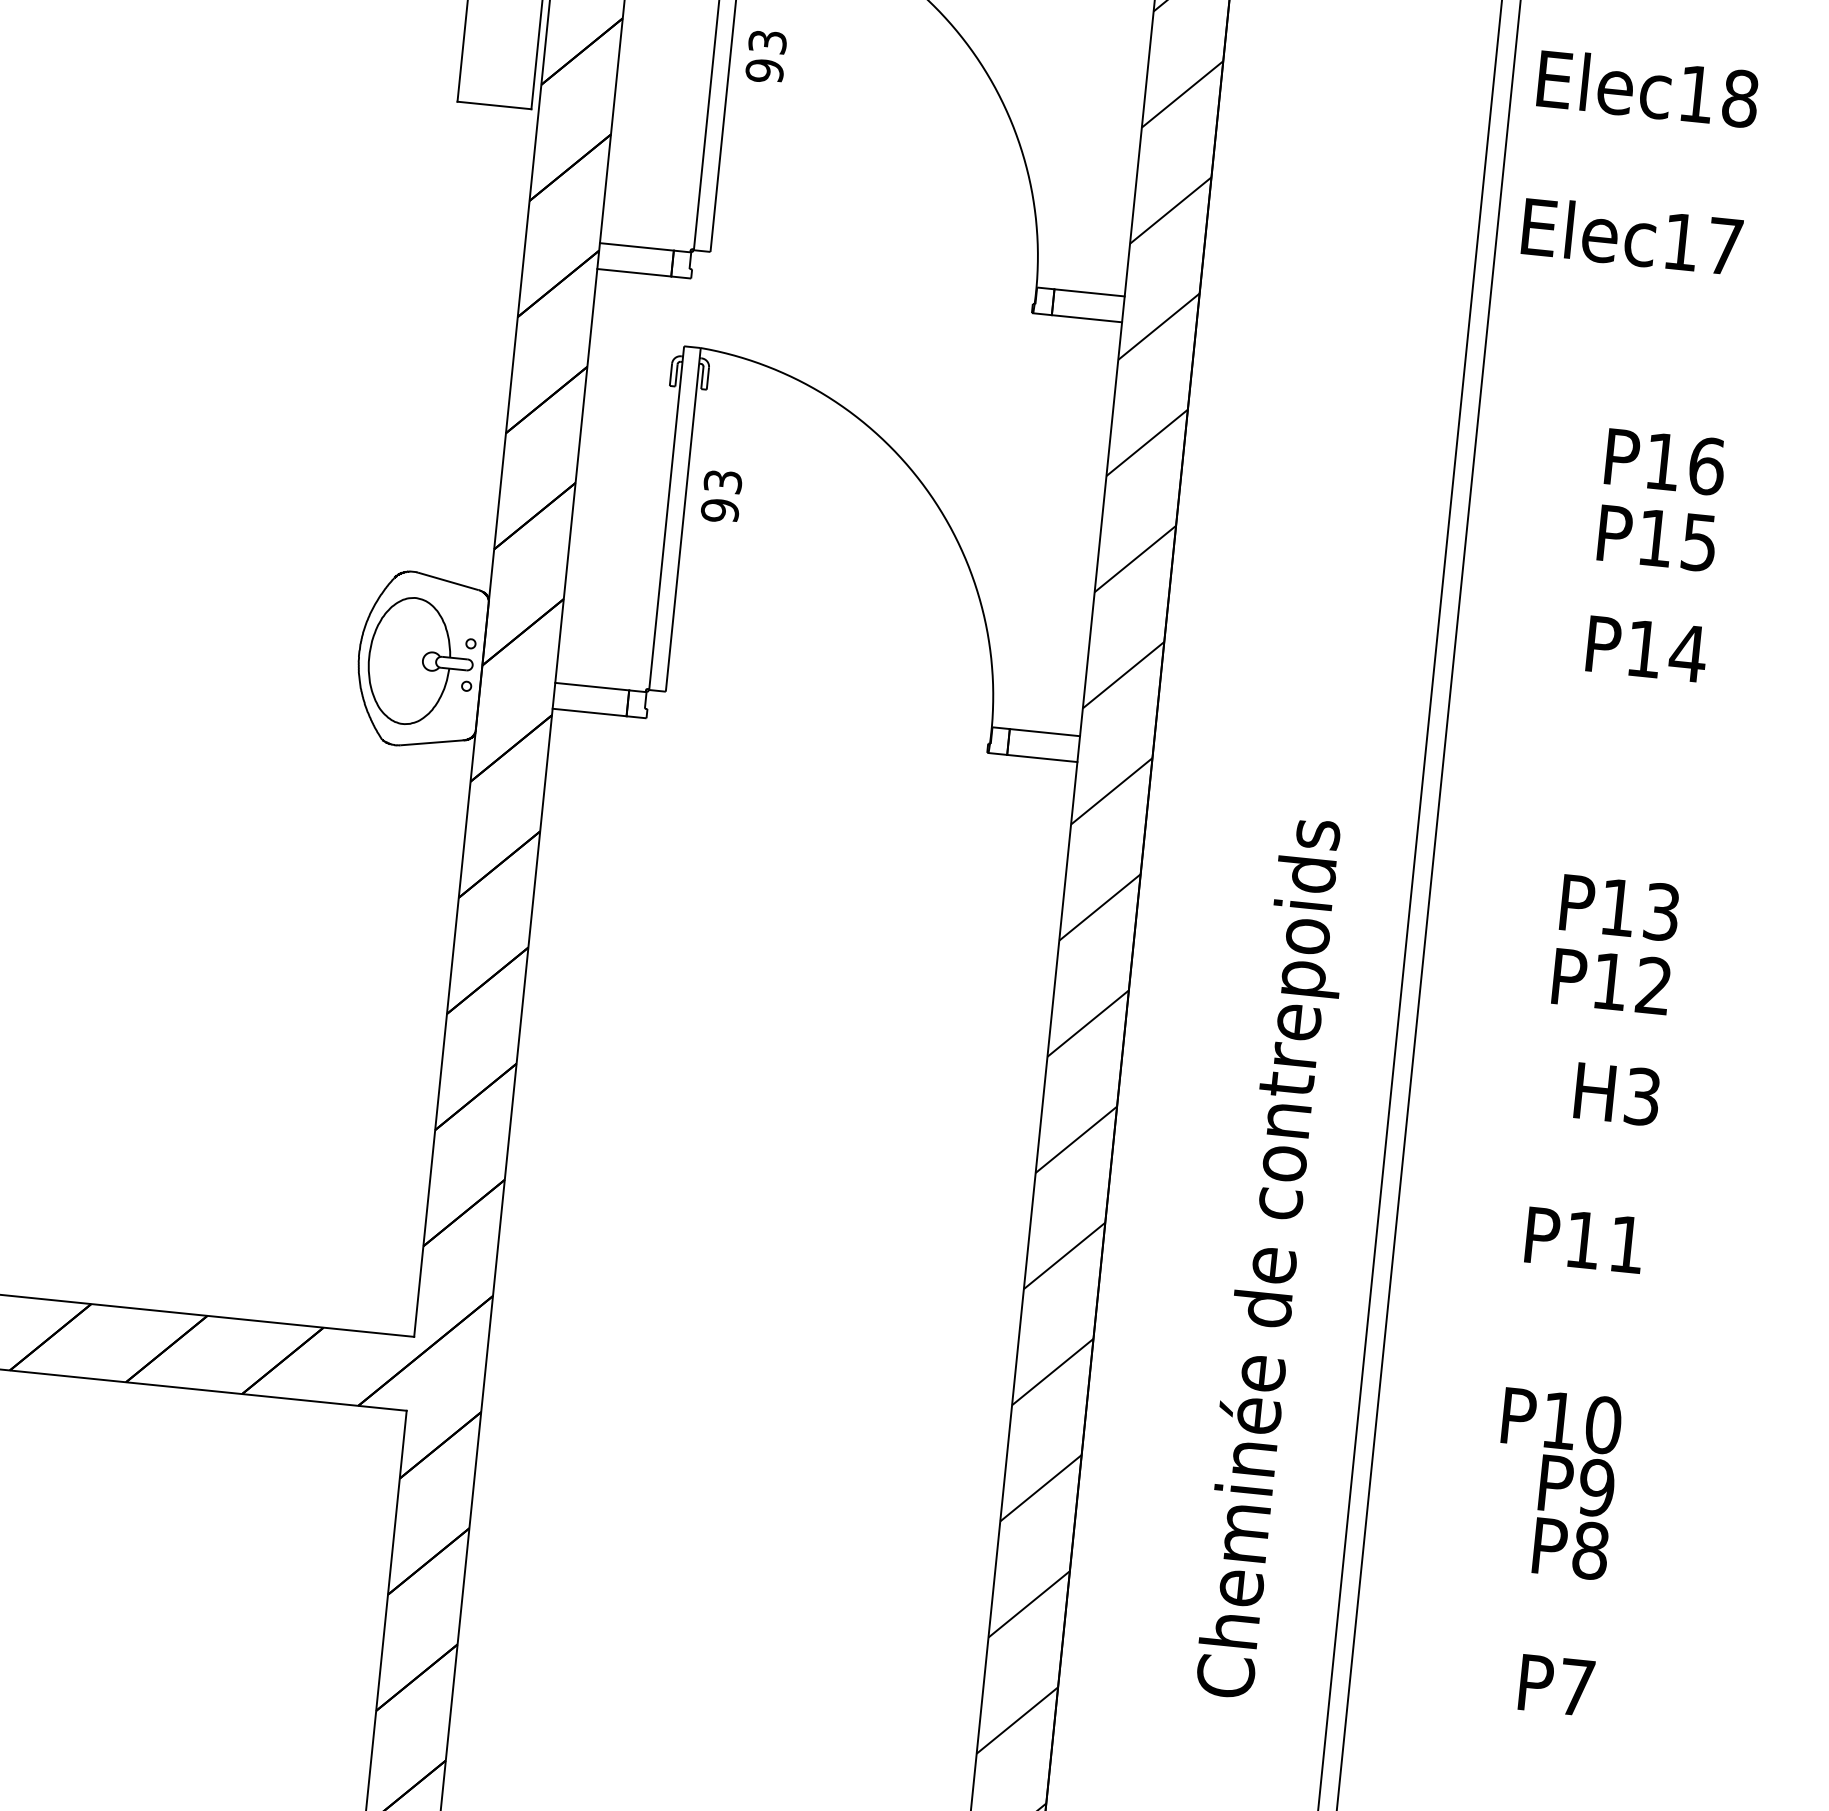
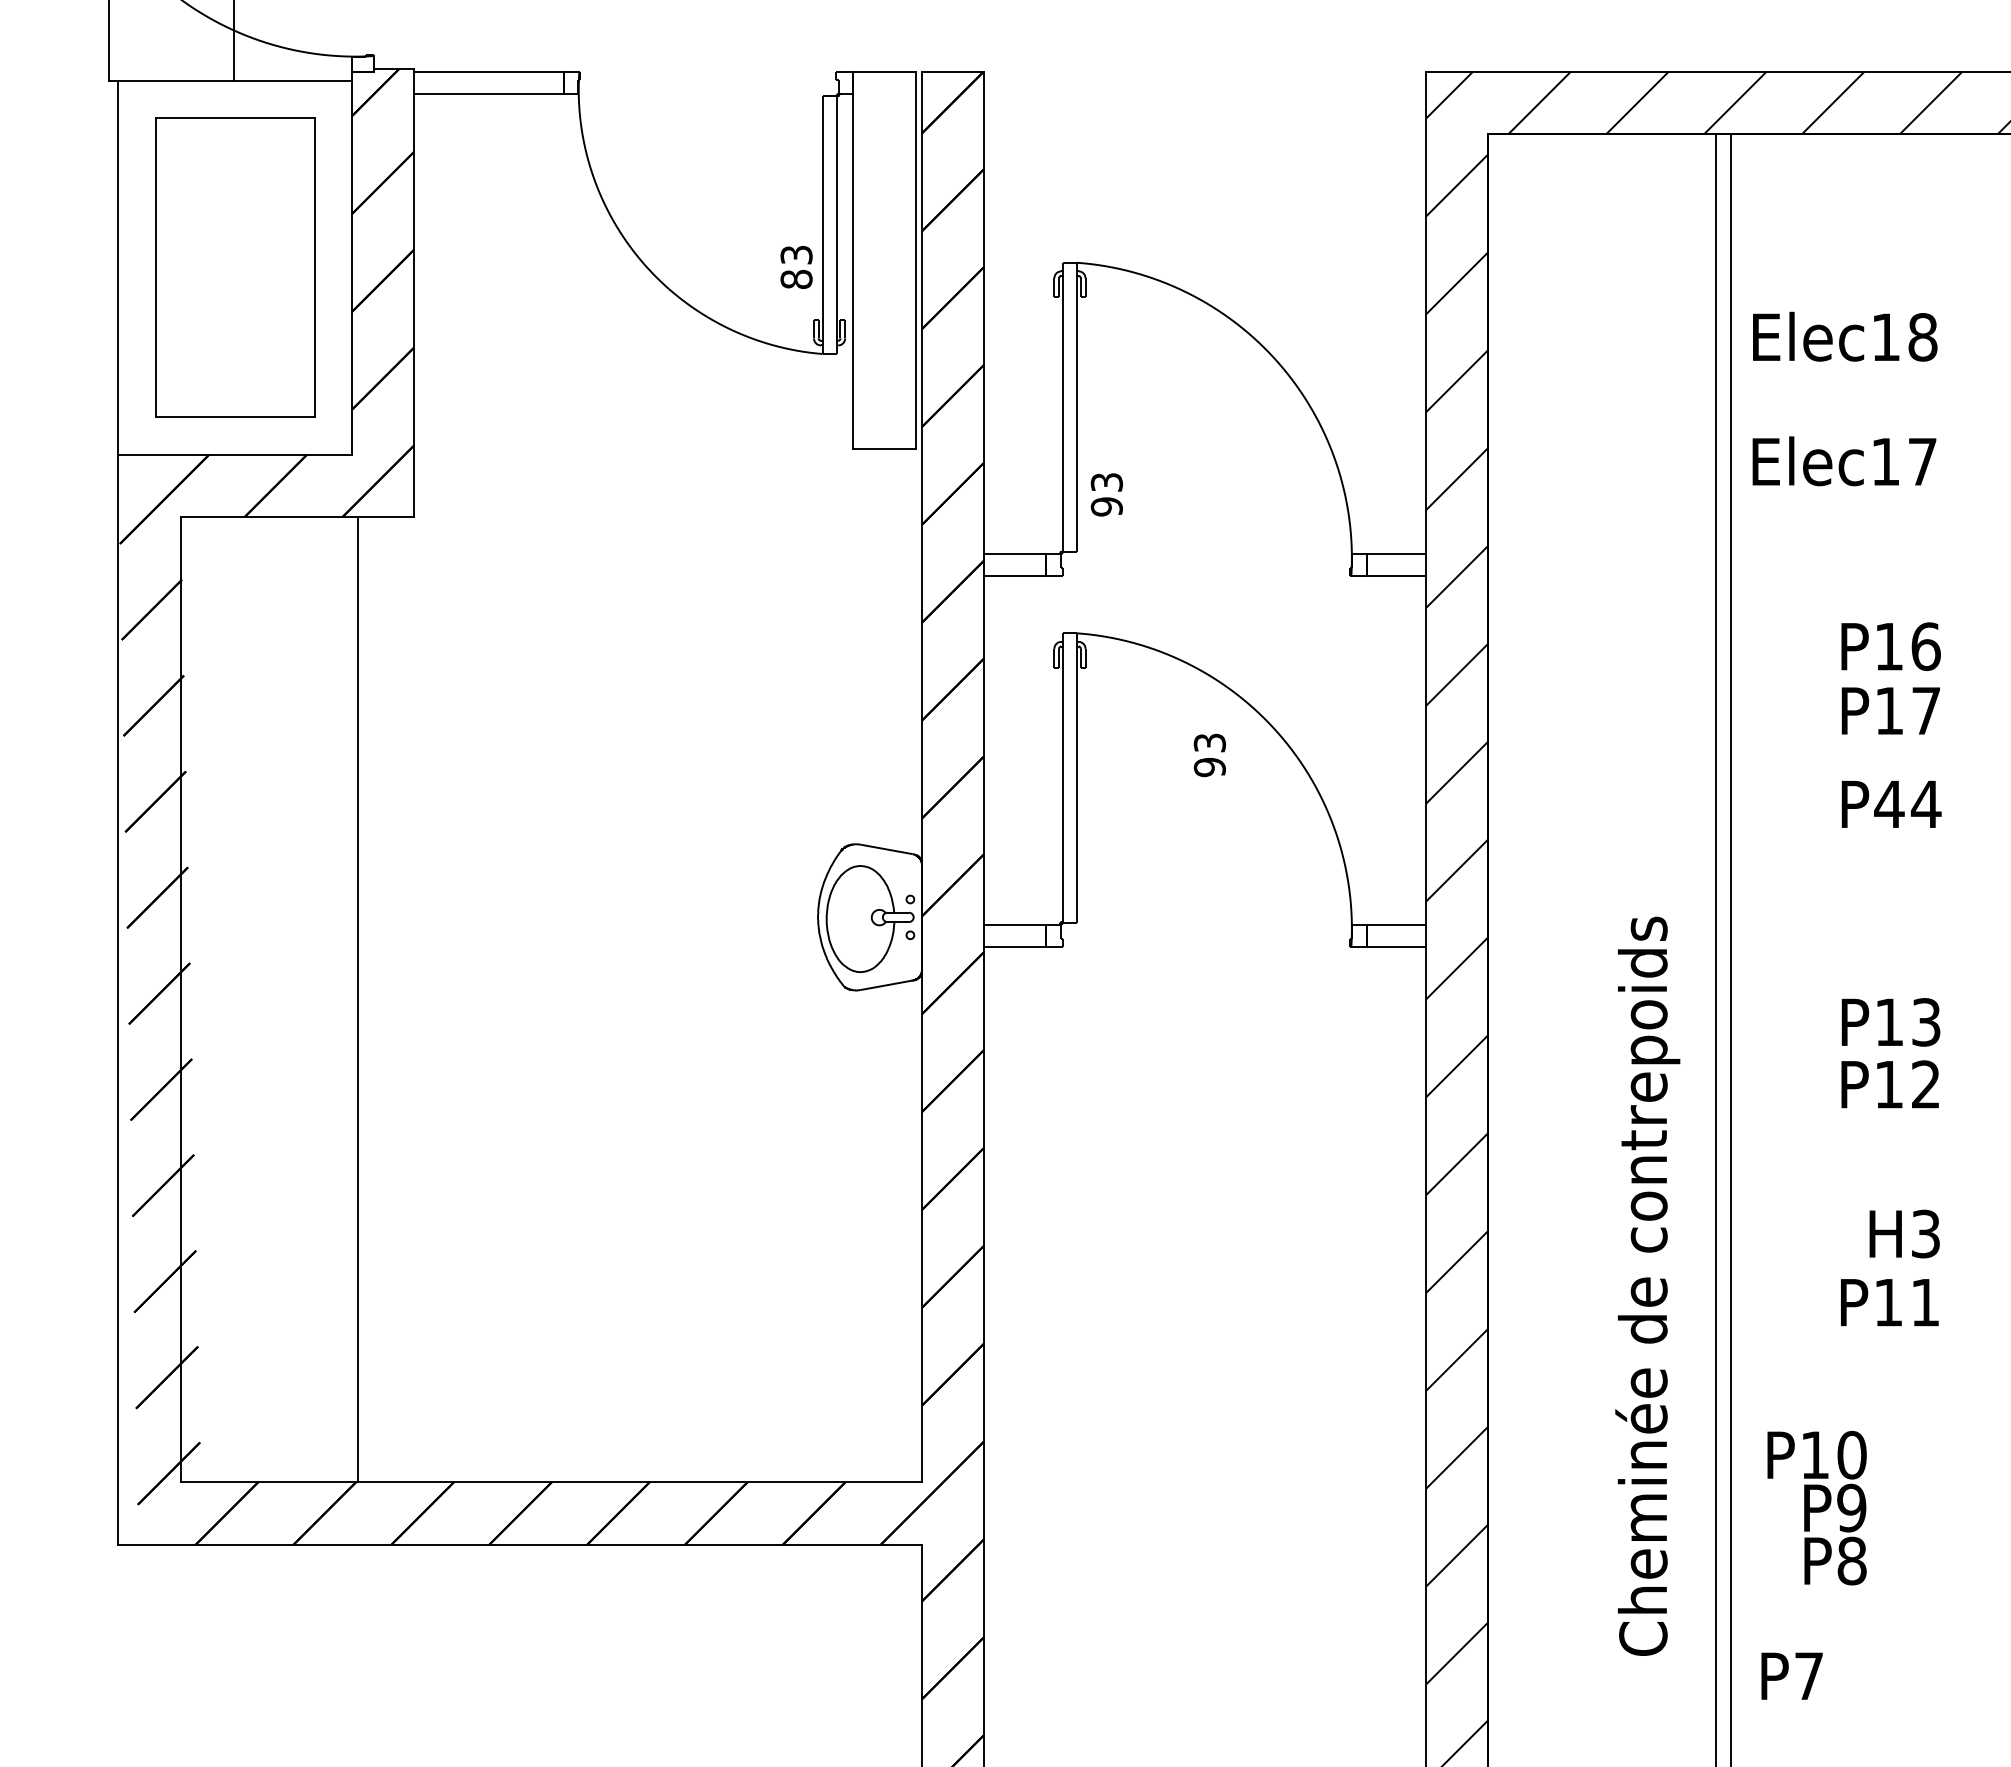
text: (765, 56) -> (1106, 494), moved
text: (721, 496) -> (1209, 755), moved
text: (1698, 543) -> (1925, 711), P15 -> P17
text: (1644, 647) -> (1889, 803), P14 -> P44
text: (1617, 1093) -> (1904, 1233), moved
text: (1273, 1257) -> (1647, 1285), moved
text: (1554, 1482) -> (1816, 1507), moved
text: (1556, 1684) -> (1791, 1675), moved

